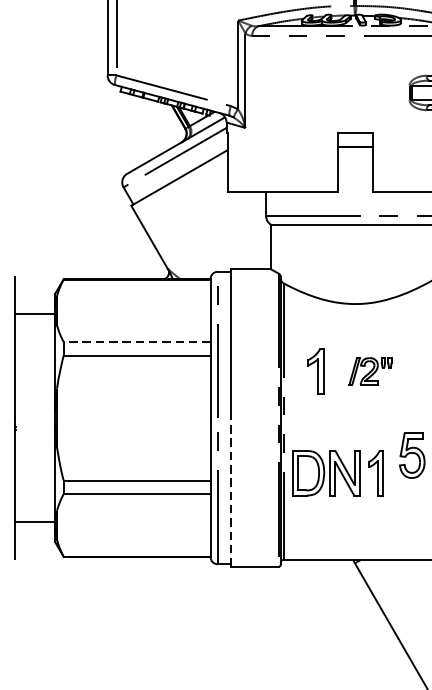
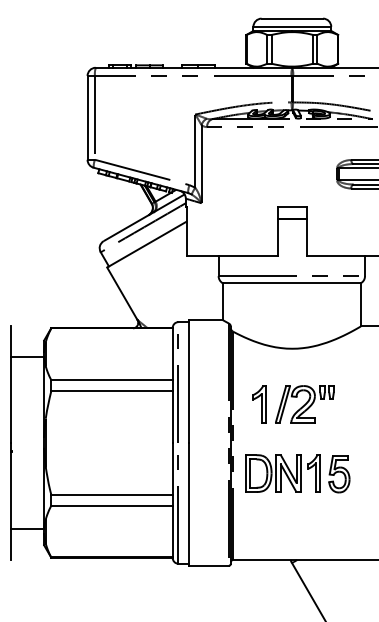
line: (137, 342) -> (112, 380), dashed -> solid
part: (370, 371) -> (304, 404), size x1.67
part: (337, 473) -> (282, 473), moved
line: (230, 491) -> (189, 503), dashed -> solid

